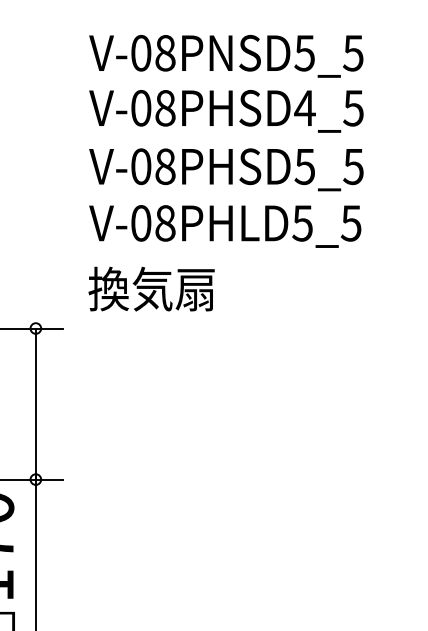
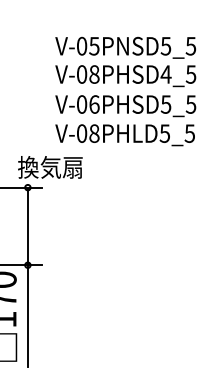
text: (165, 51) -> (94, 45), V-08PNSD5_5 -> V-05PNSD5_5
text: (165, 166) -> (94, 104), V-08PHSD5_5 -> V-06PHSD5_5
text: (151, 289) -> (50, 167), moved

